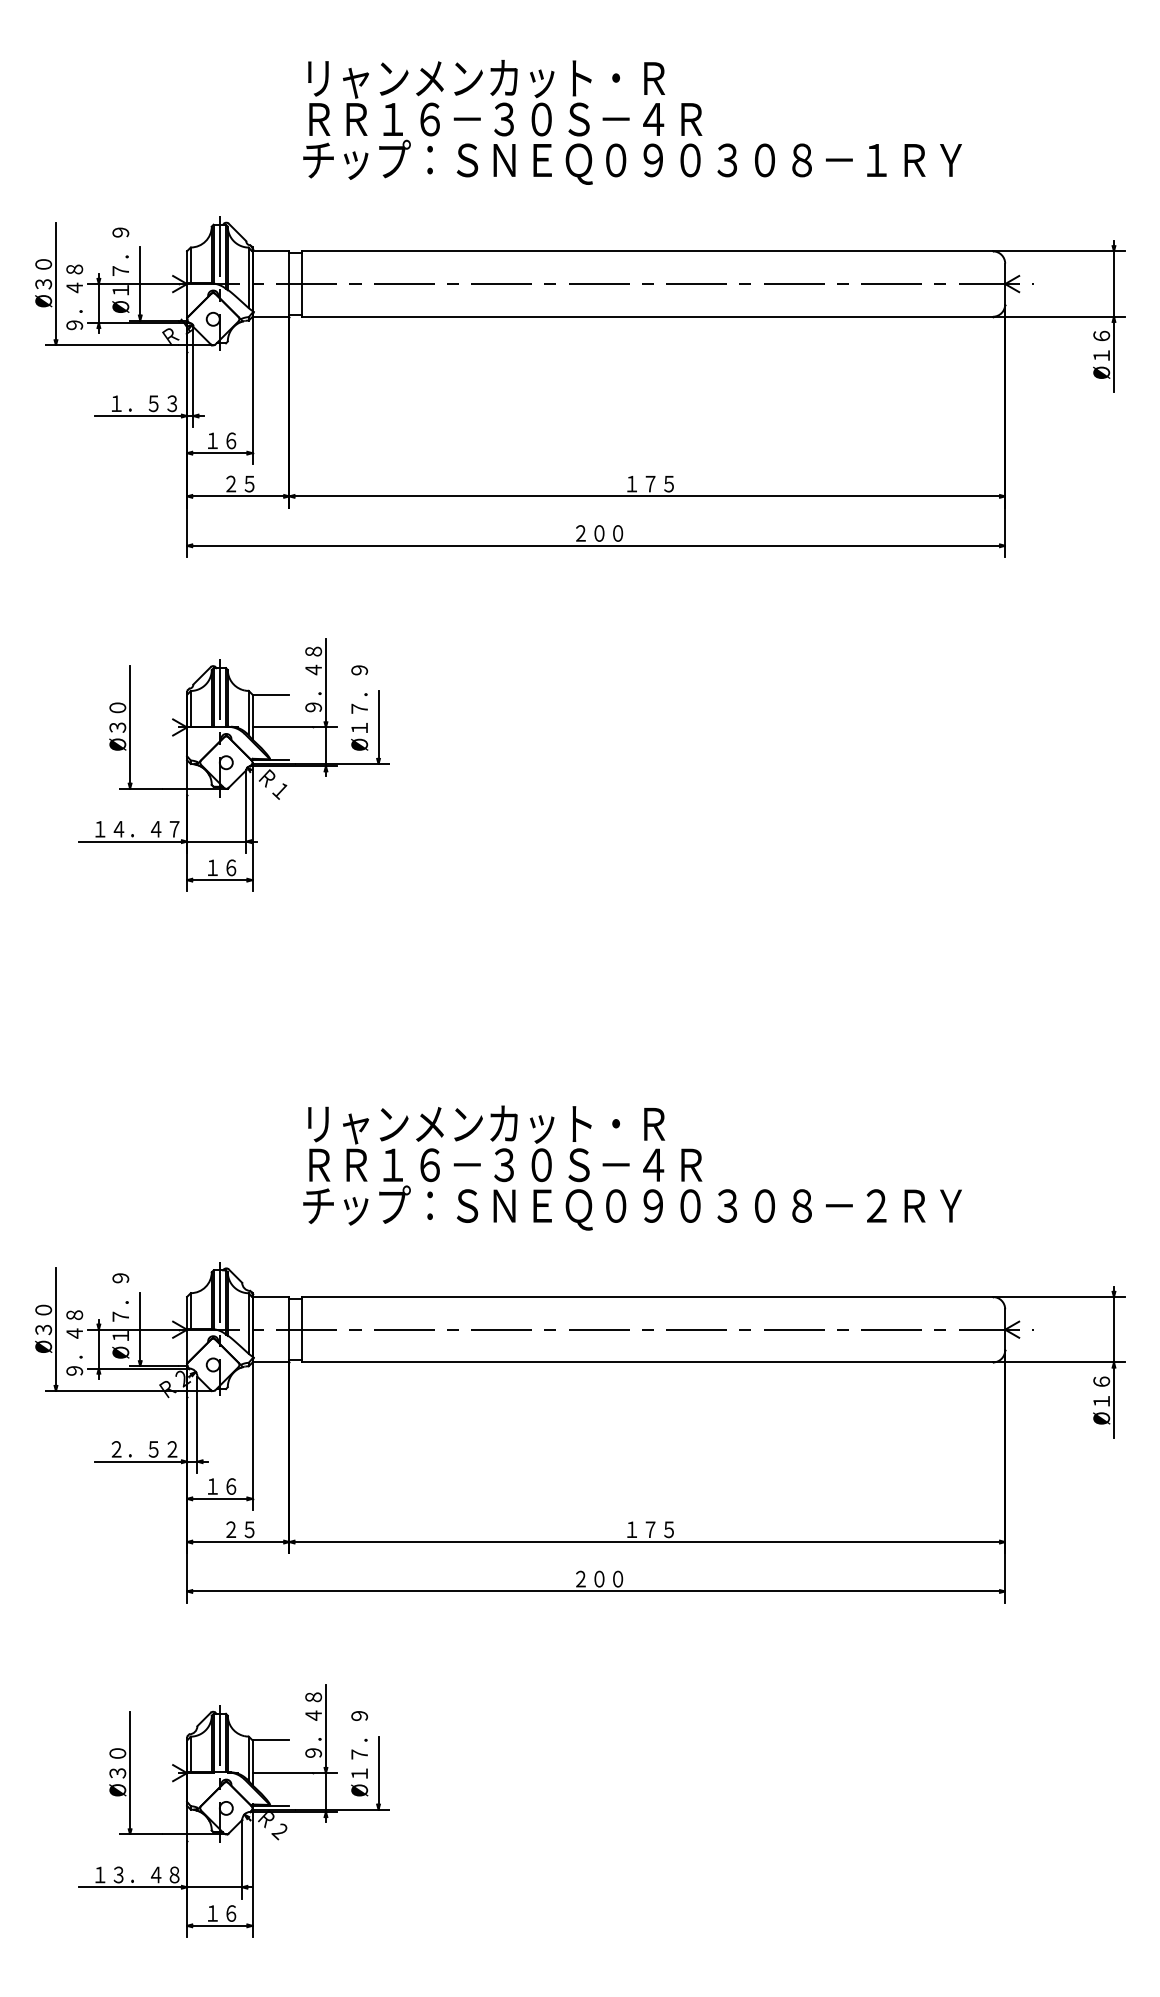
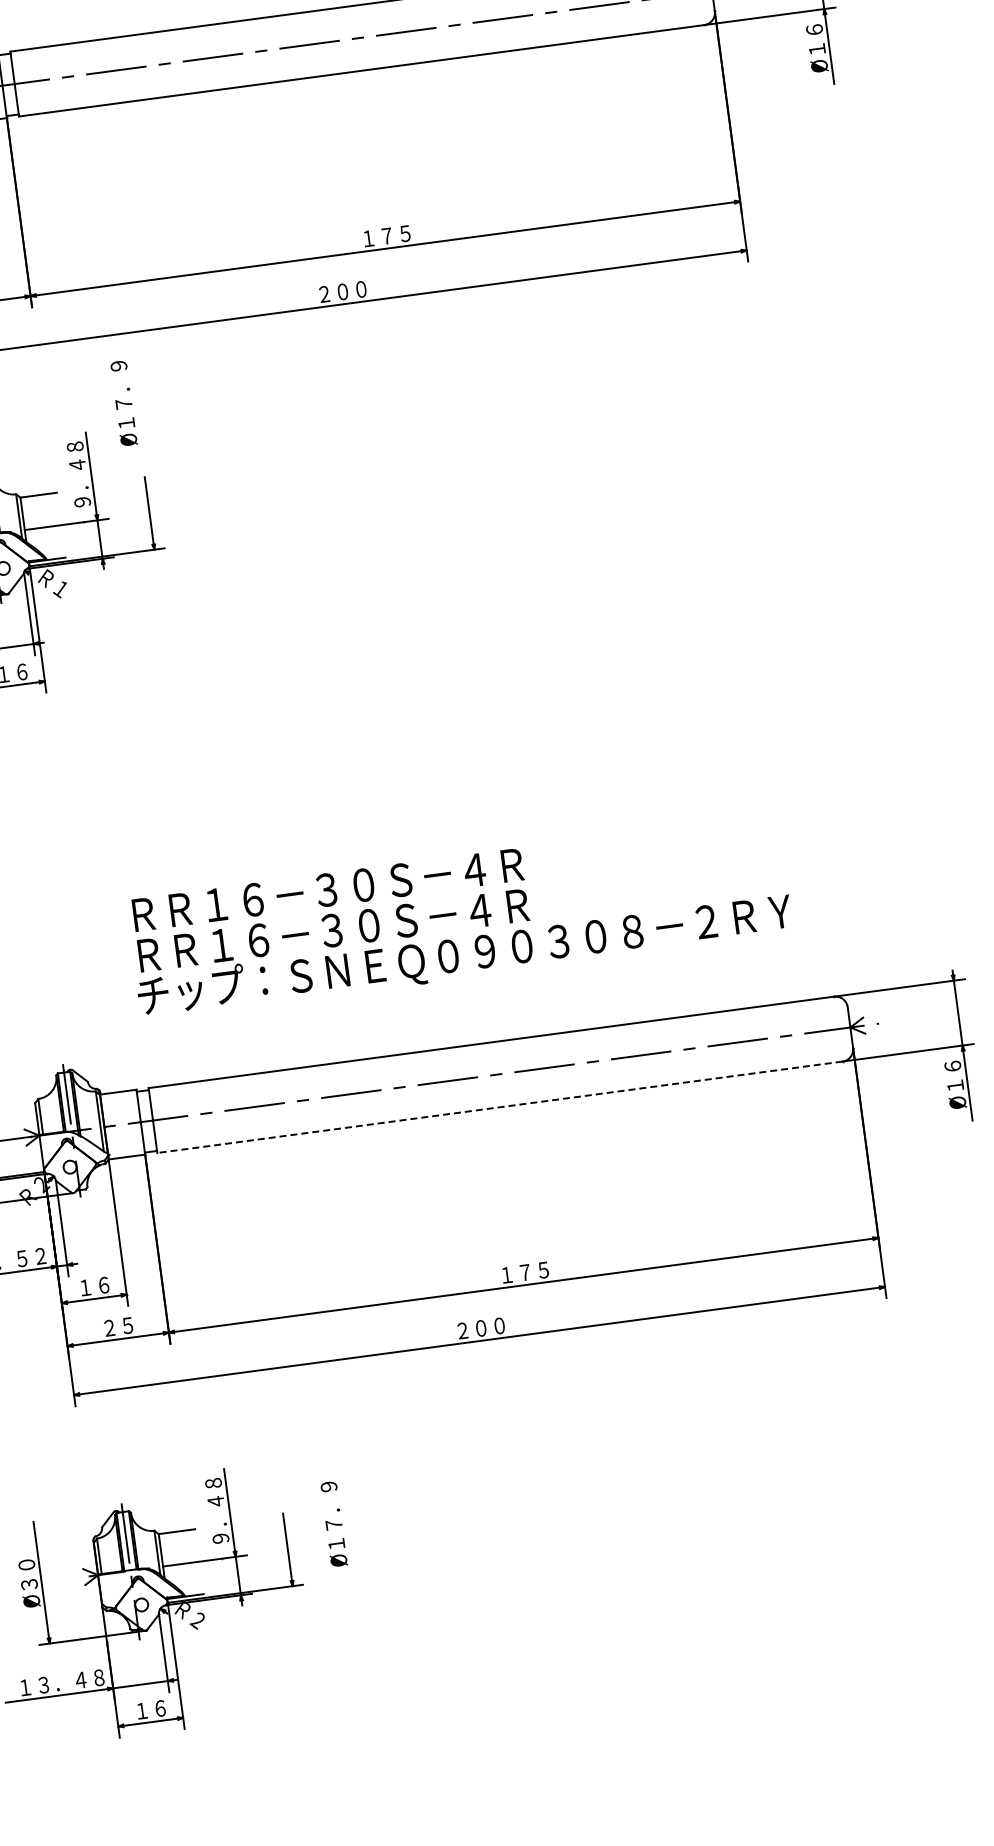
text: (359, 707) -> (123, 402), moved
text: (505, 1124) -> (327, 890), リャンメンカット・Ｒ -> ＲＲ１６－３０Ｓ－４Ｒ
line: (647, 1362) -> (500, 1107), solid -> dashed
text: (359, 1753) -> (333, 1523), moved

